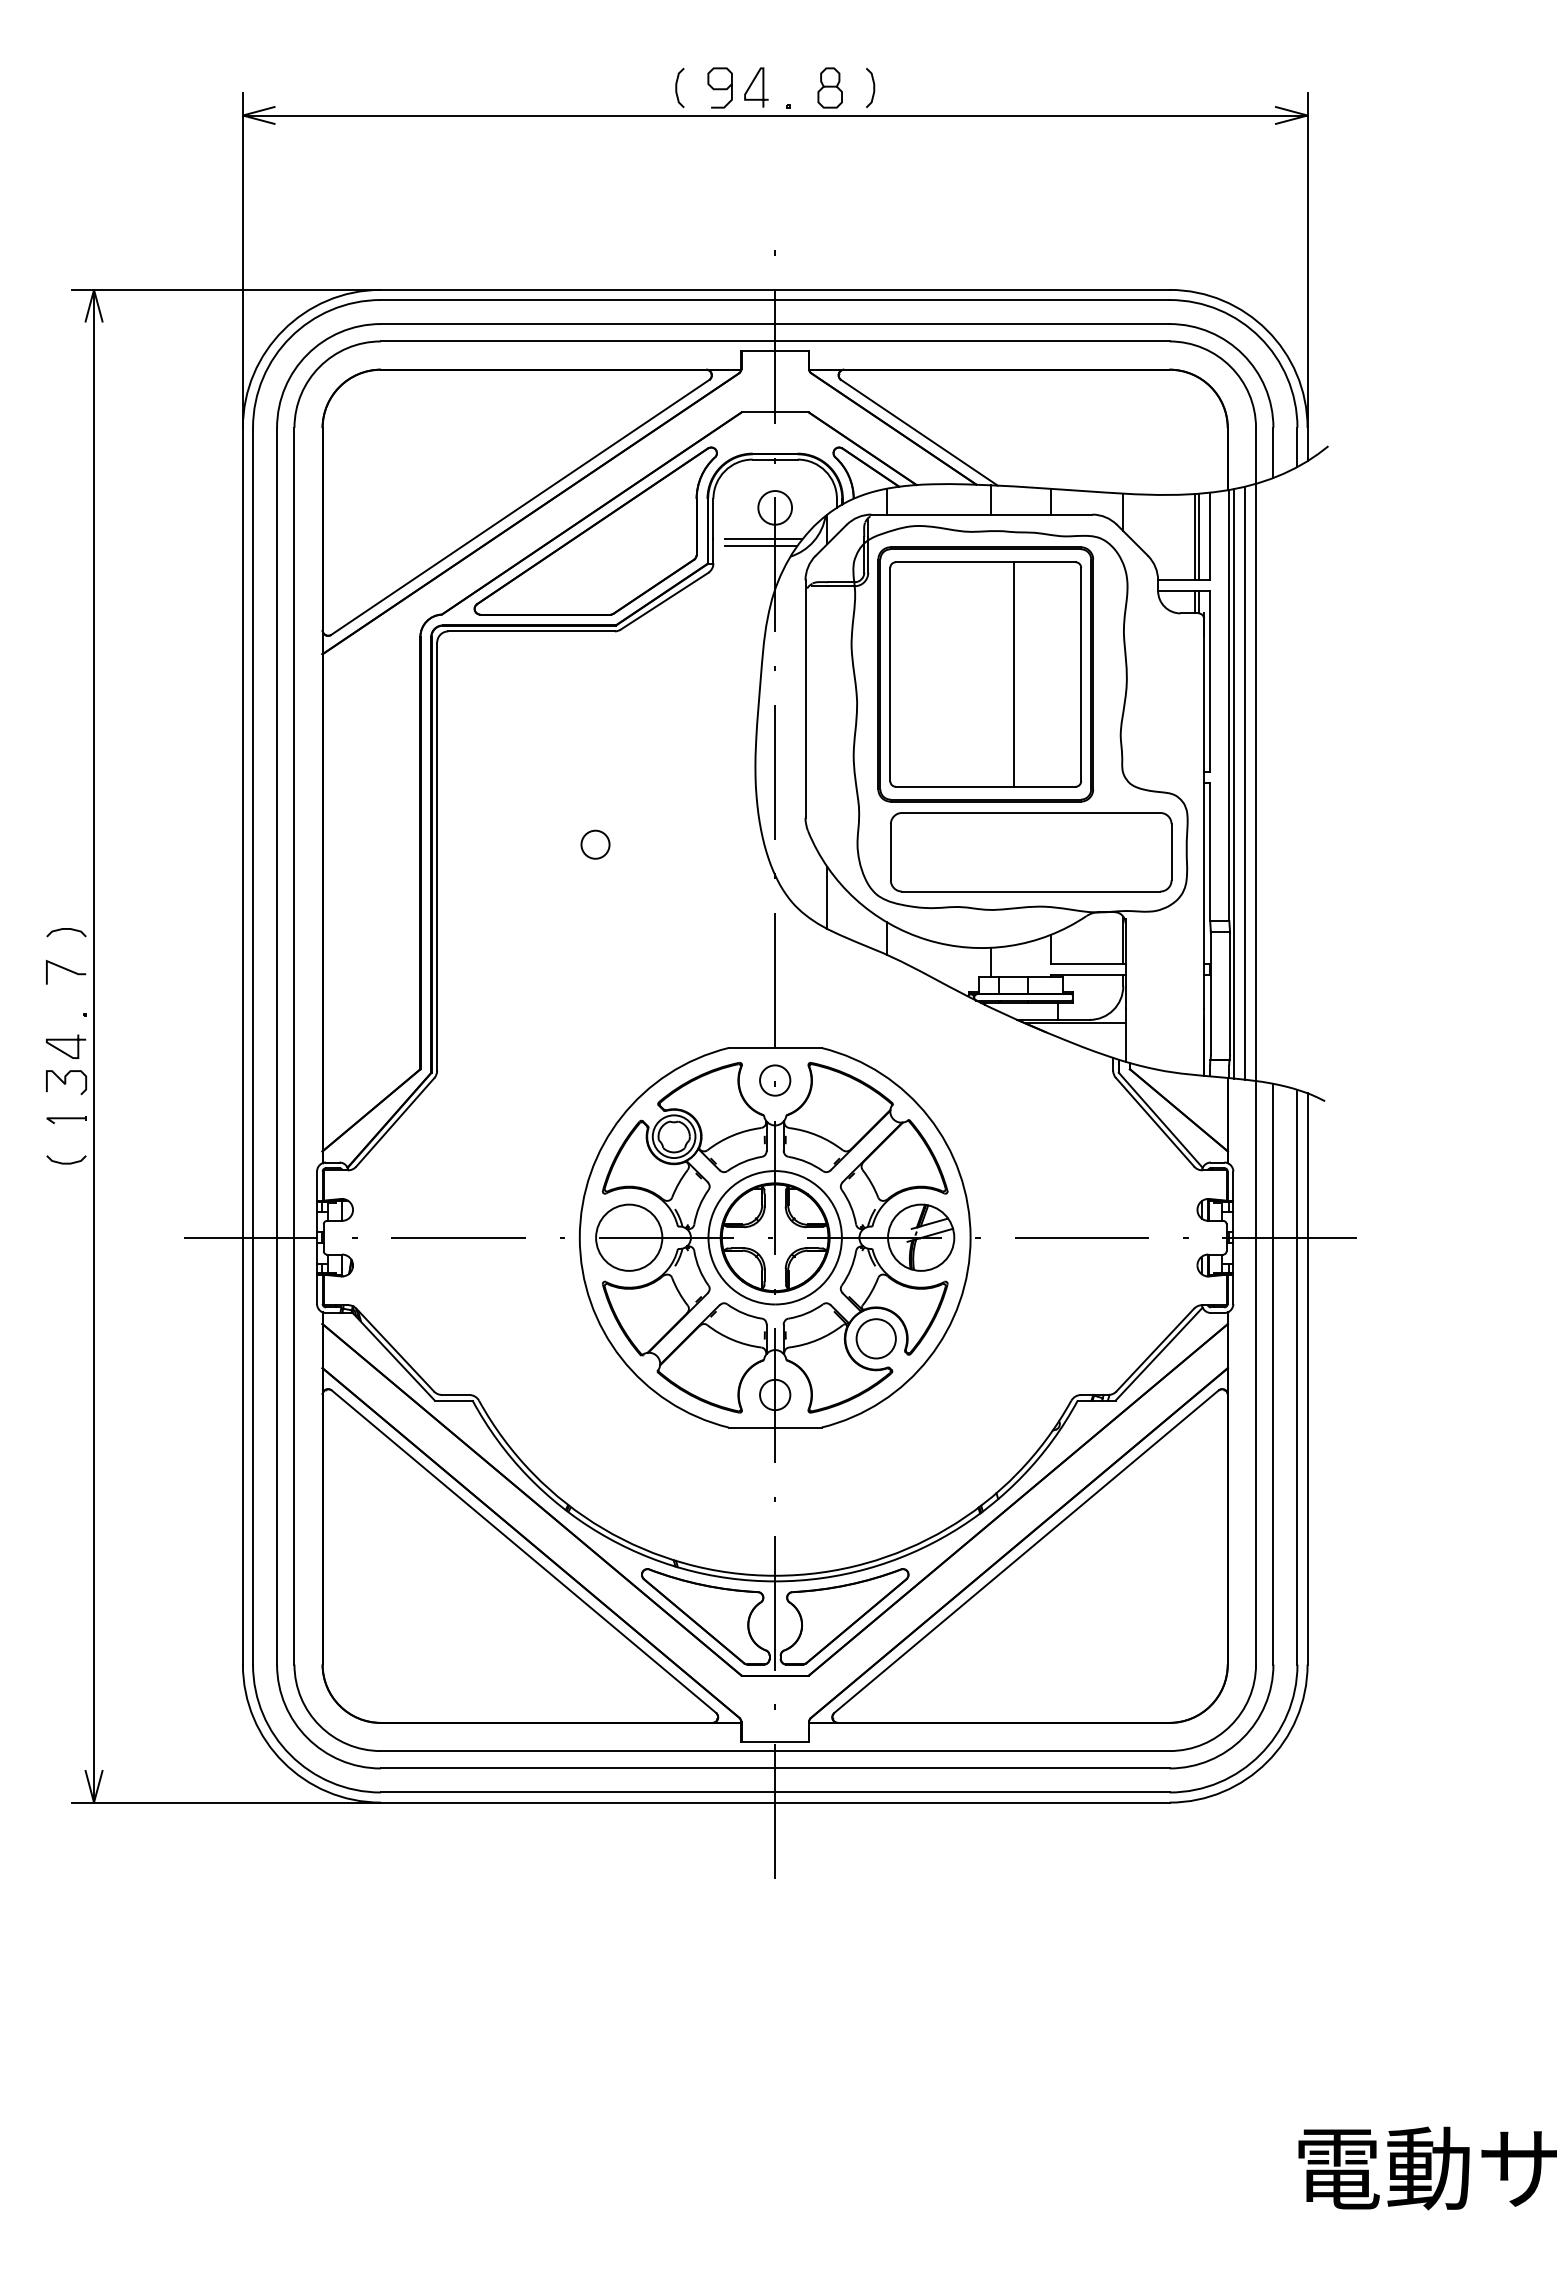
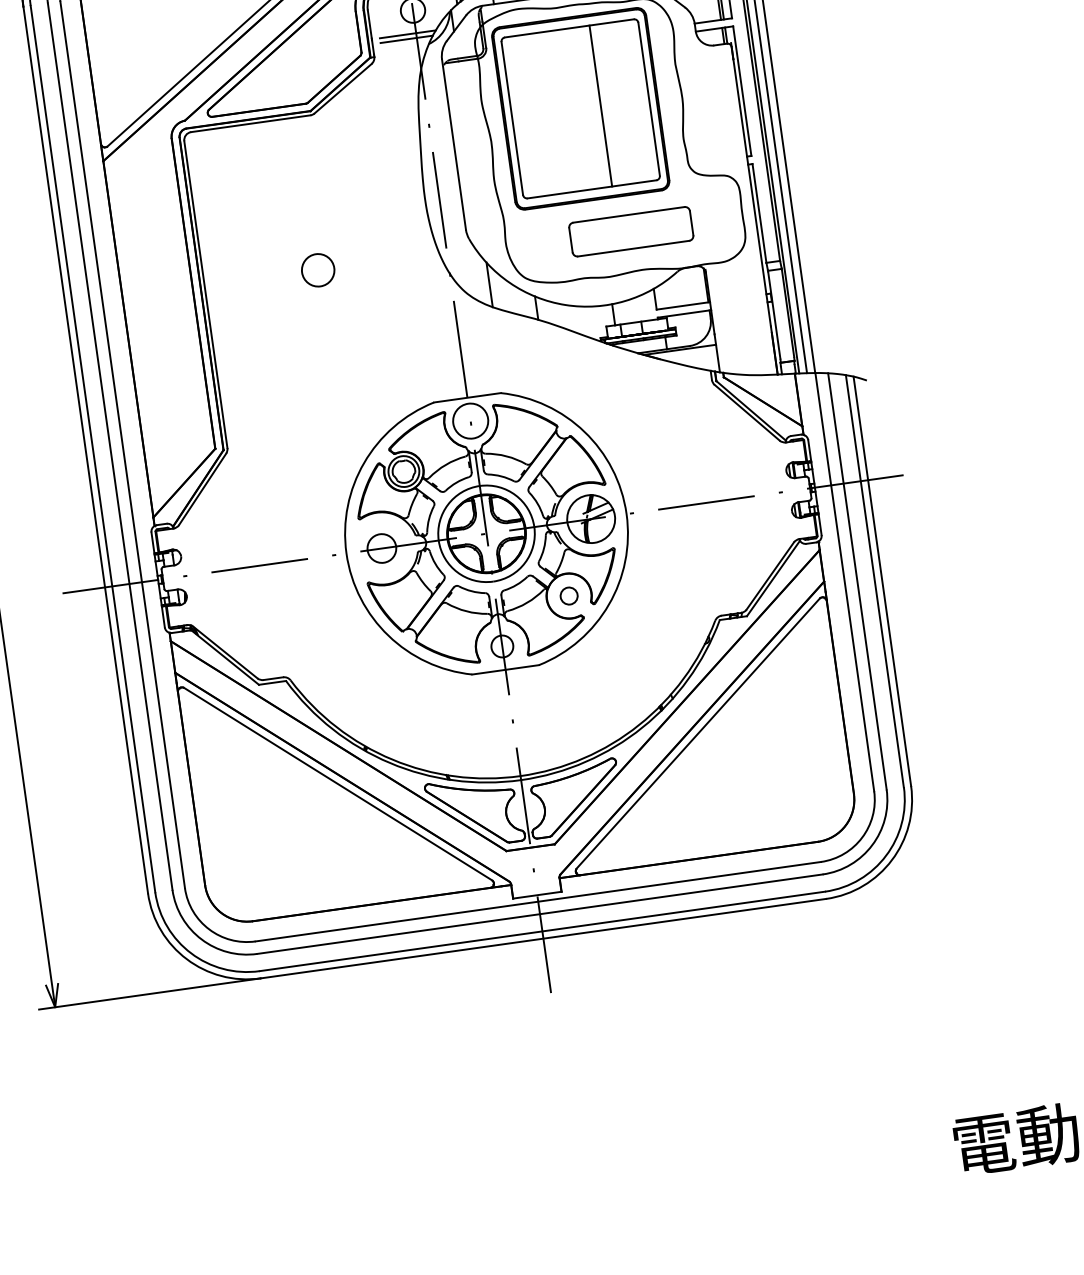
circle: (595, 844) -> (318, 270), size x1.6
part: (1031, 852) -> (631, 231), size x0.6
circle: (775, 1080) -> (470, 421), size x1.6
circle: (629, 1237) -> (382, 548), size x0.6
circle: (875, 1338) -> (568, 595), size x0.6

